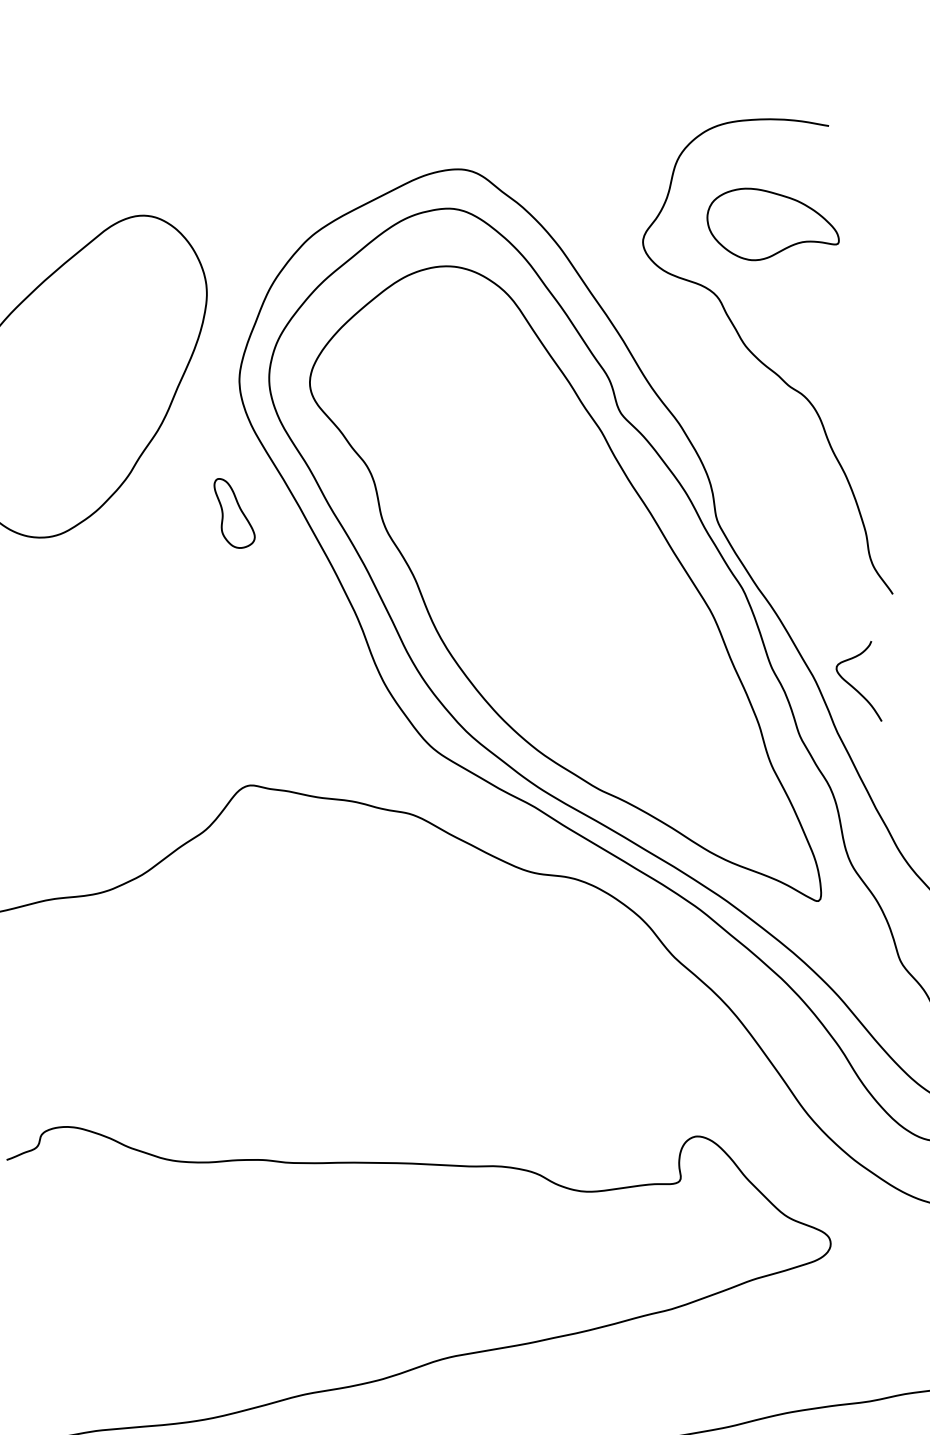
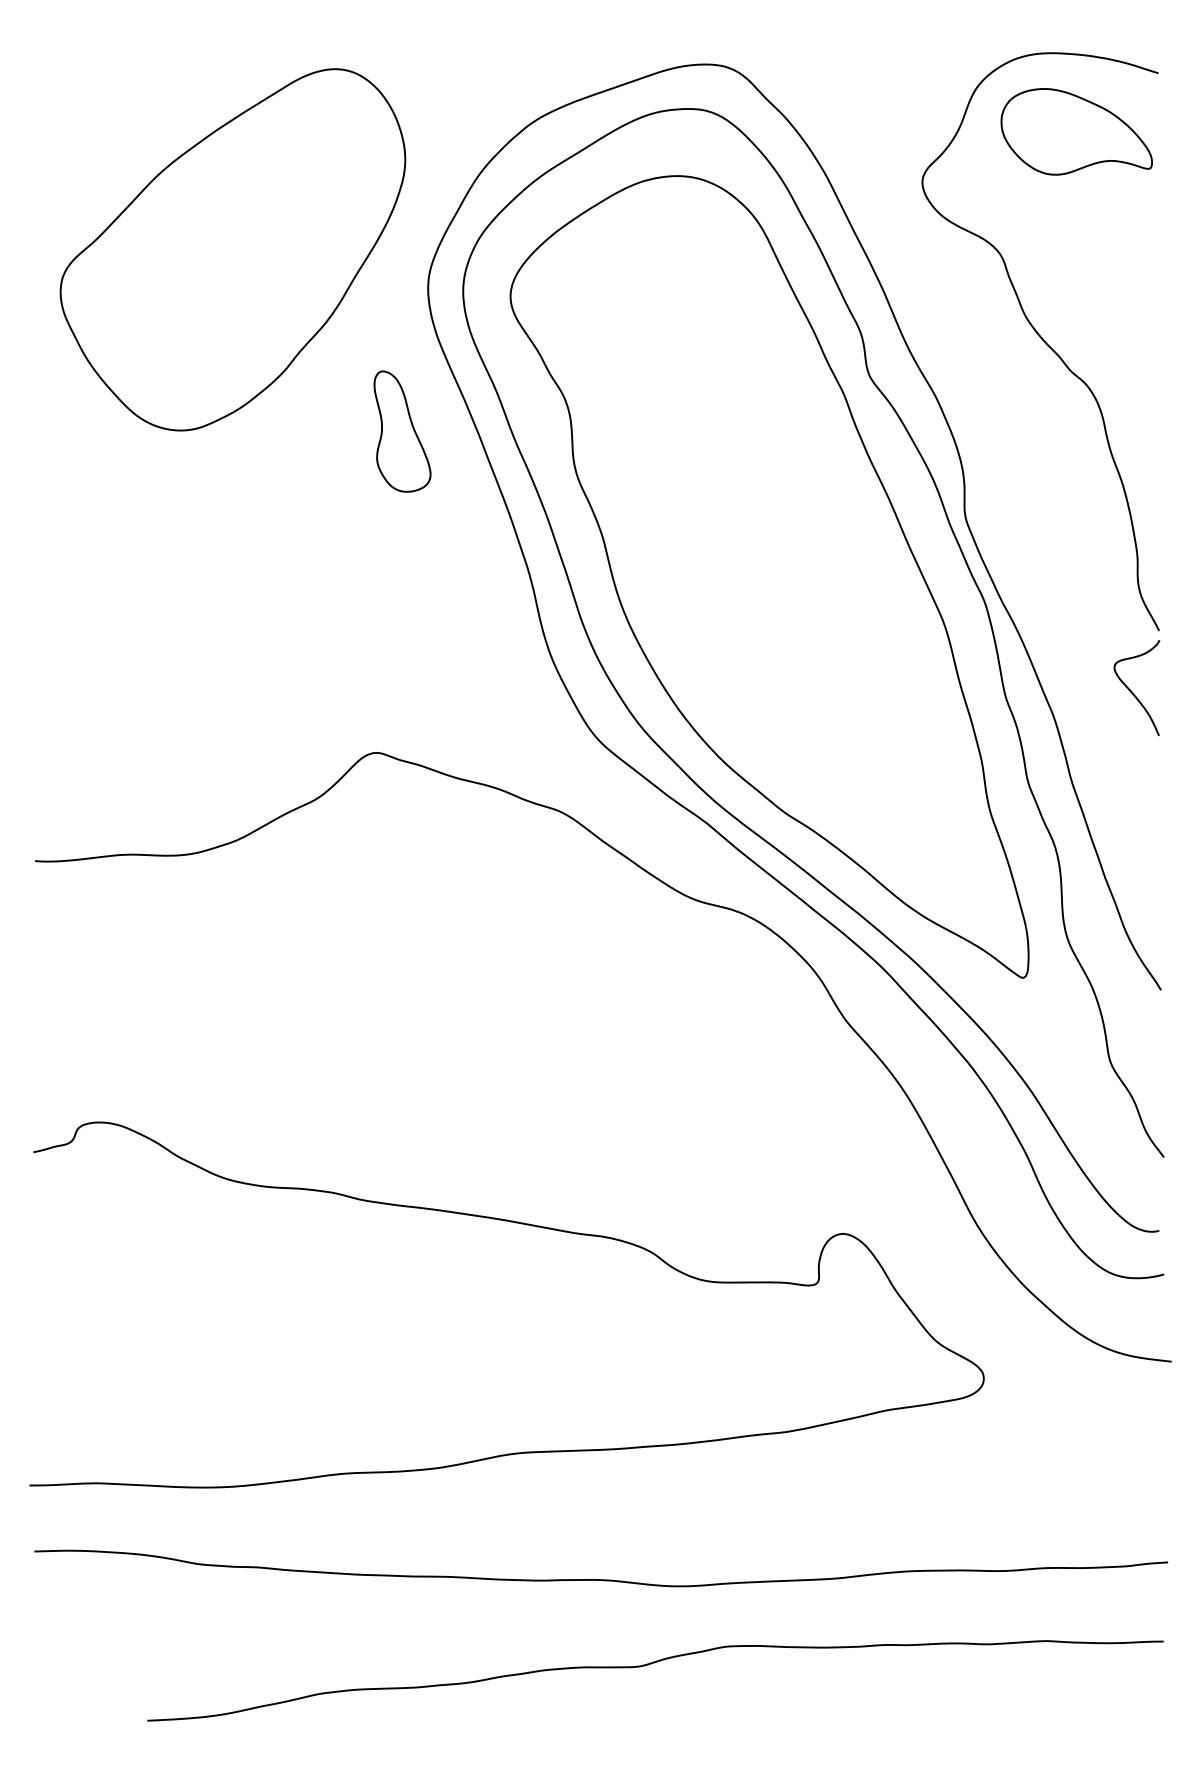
part: (771, 221) -> (1076, 131), moved
part: (234, 512) -> (402, 431), size x1.43
curve: (854, 687) -> (1132, 691), moved

